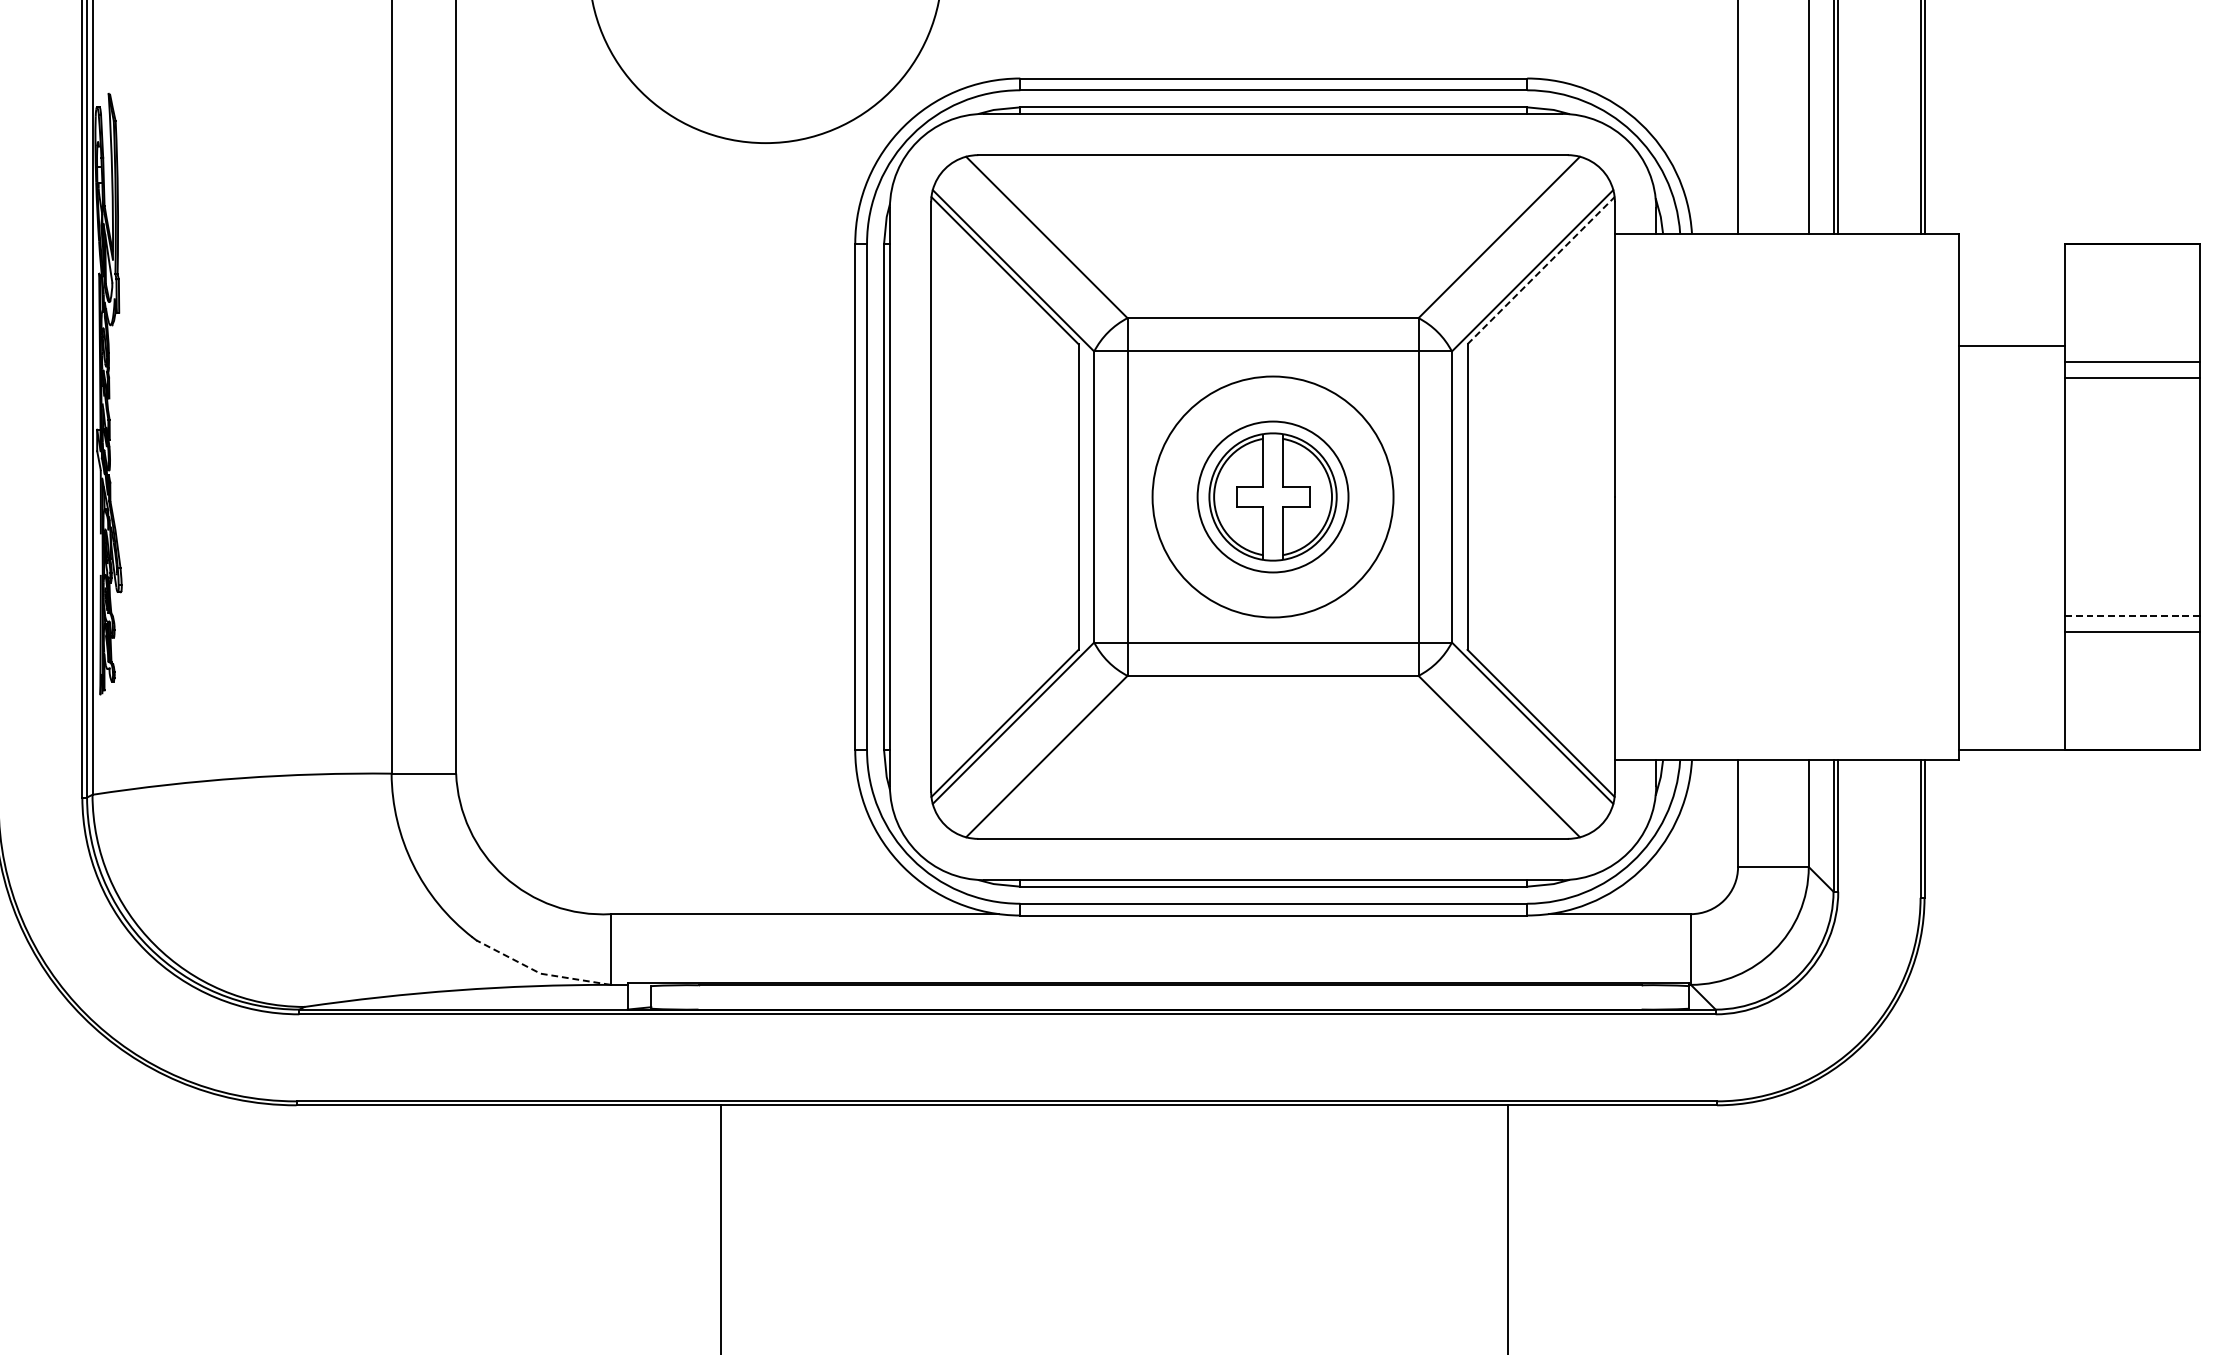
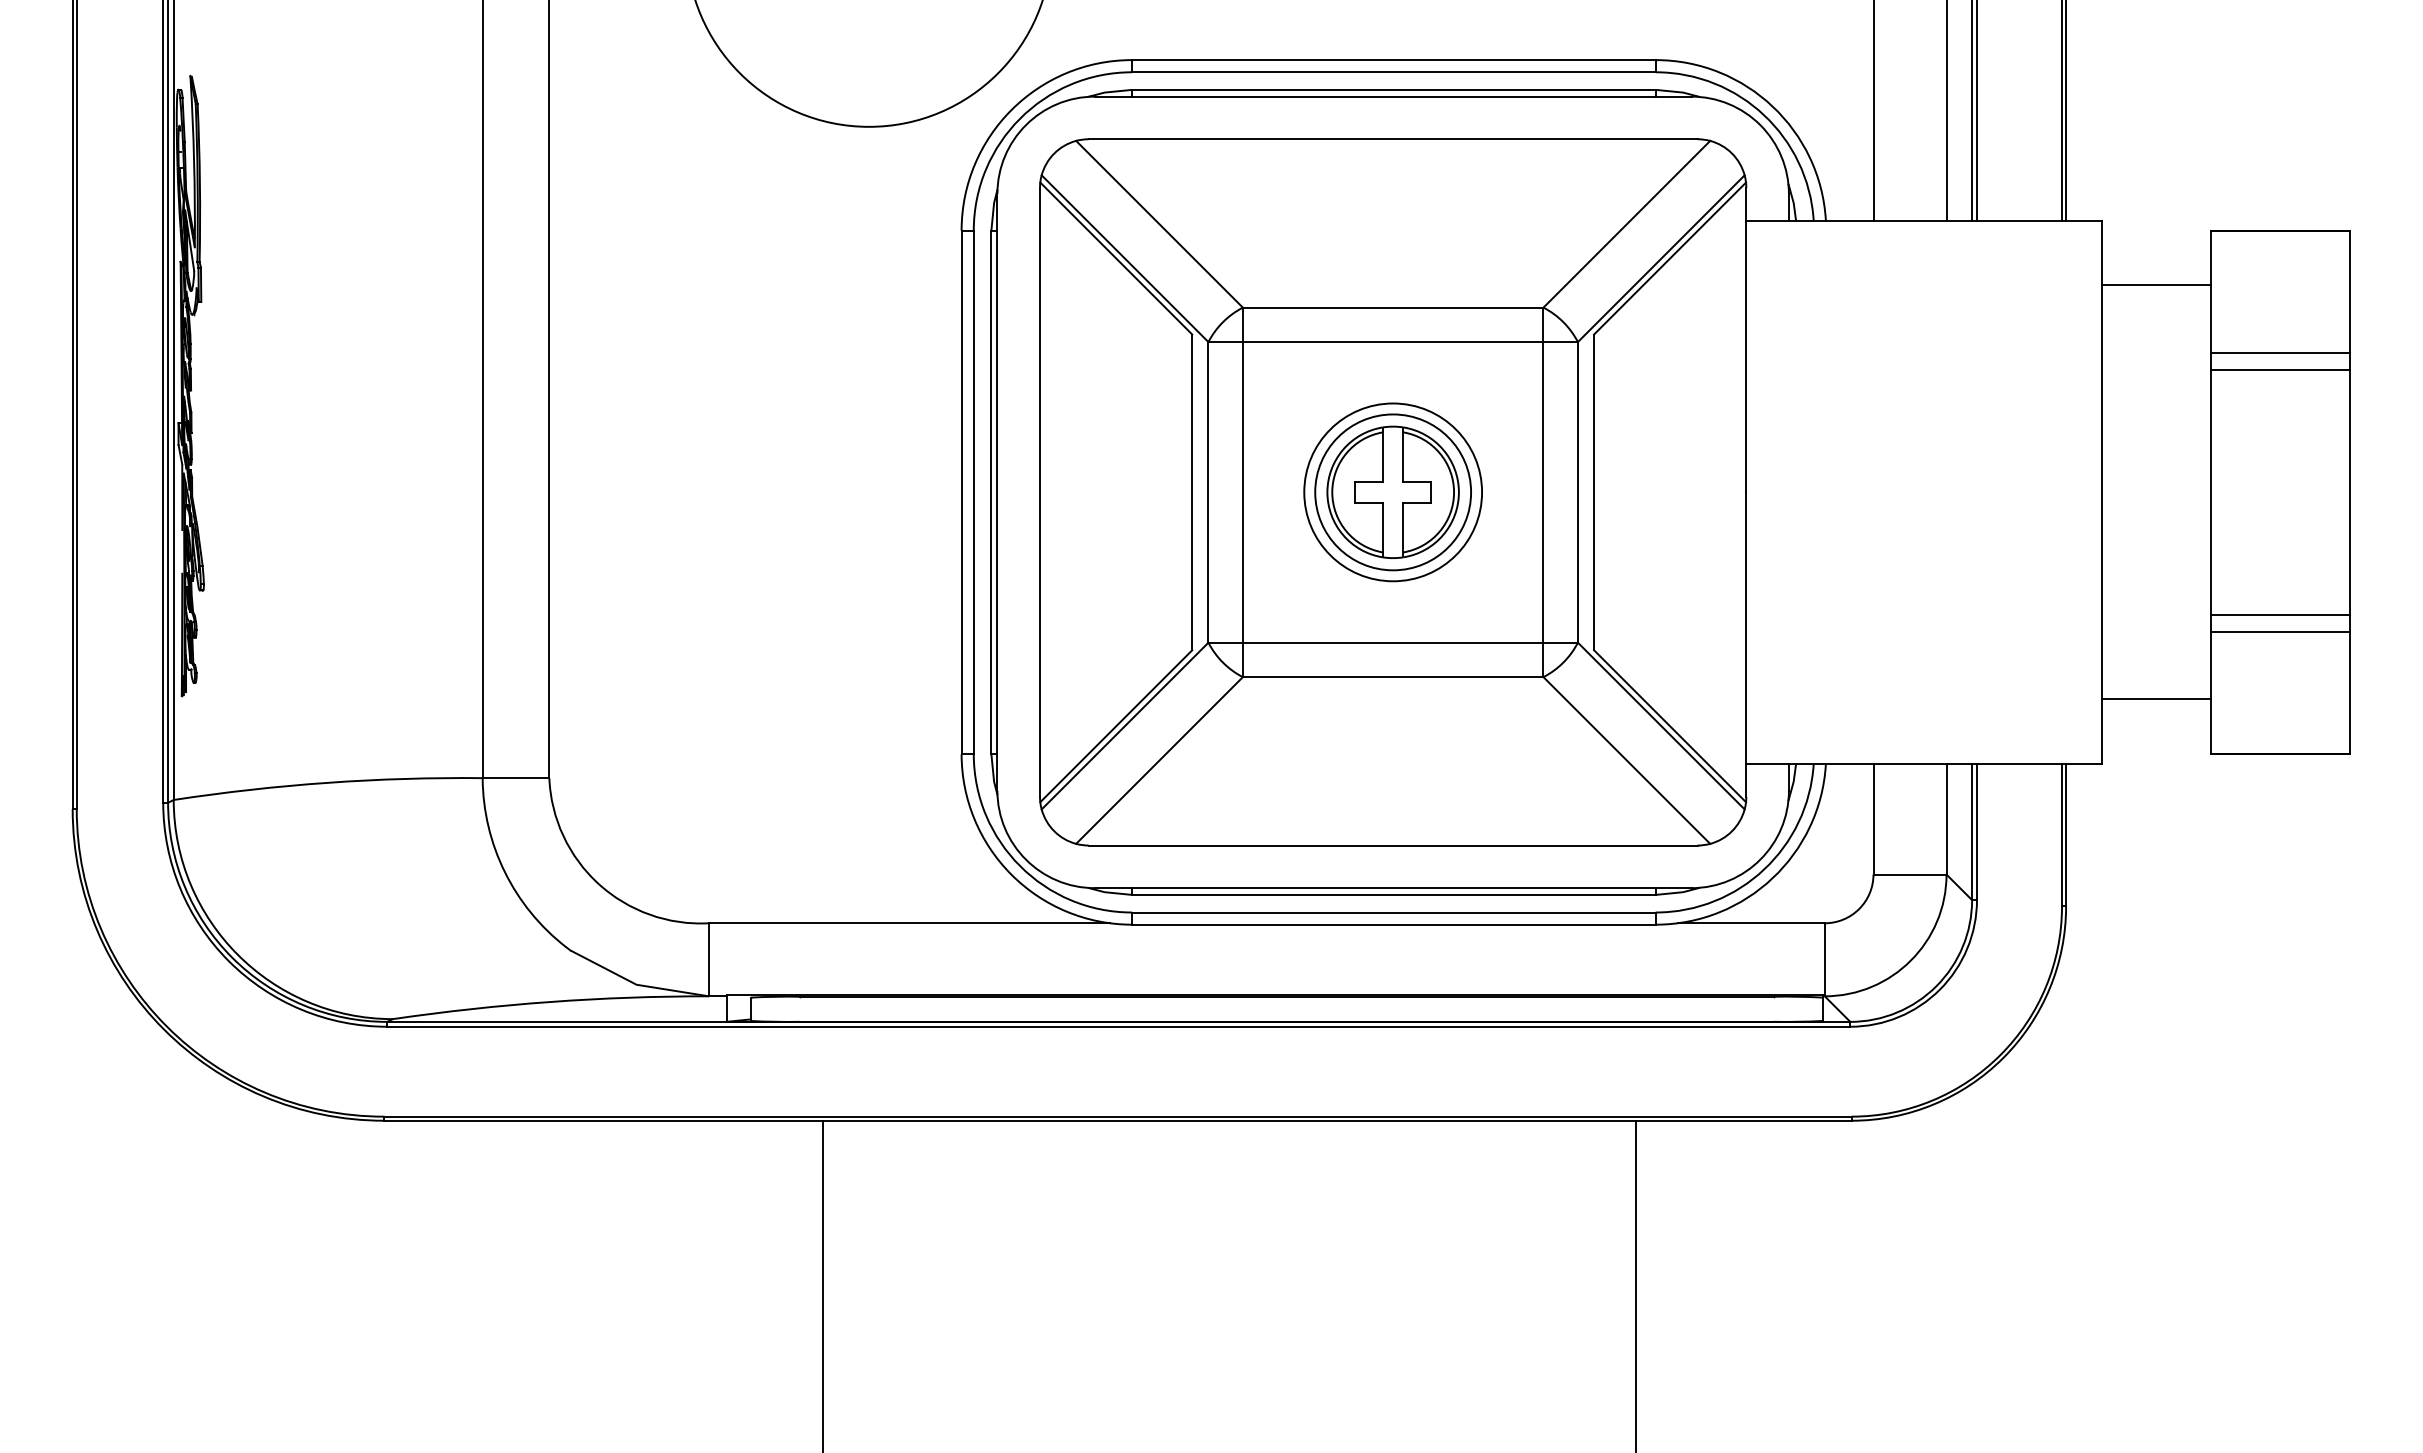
line: (1541, 270) -> (1670, 258), dashed -> solid
line: (2012, 346) -> (2156, 285), moved
circle: (1273, 497) -> (1393, 492), size x0.71
line: (2133, 615) -> (2281, 614), dashed -> solid
line: (2012, 749) -> (2156, 699), moved
line: (540, 973) -> (636, 984), dashed -> solid

